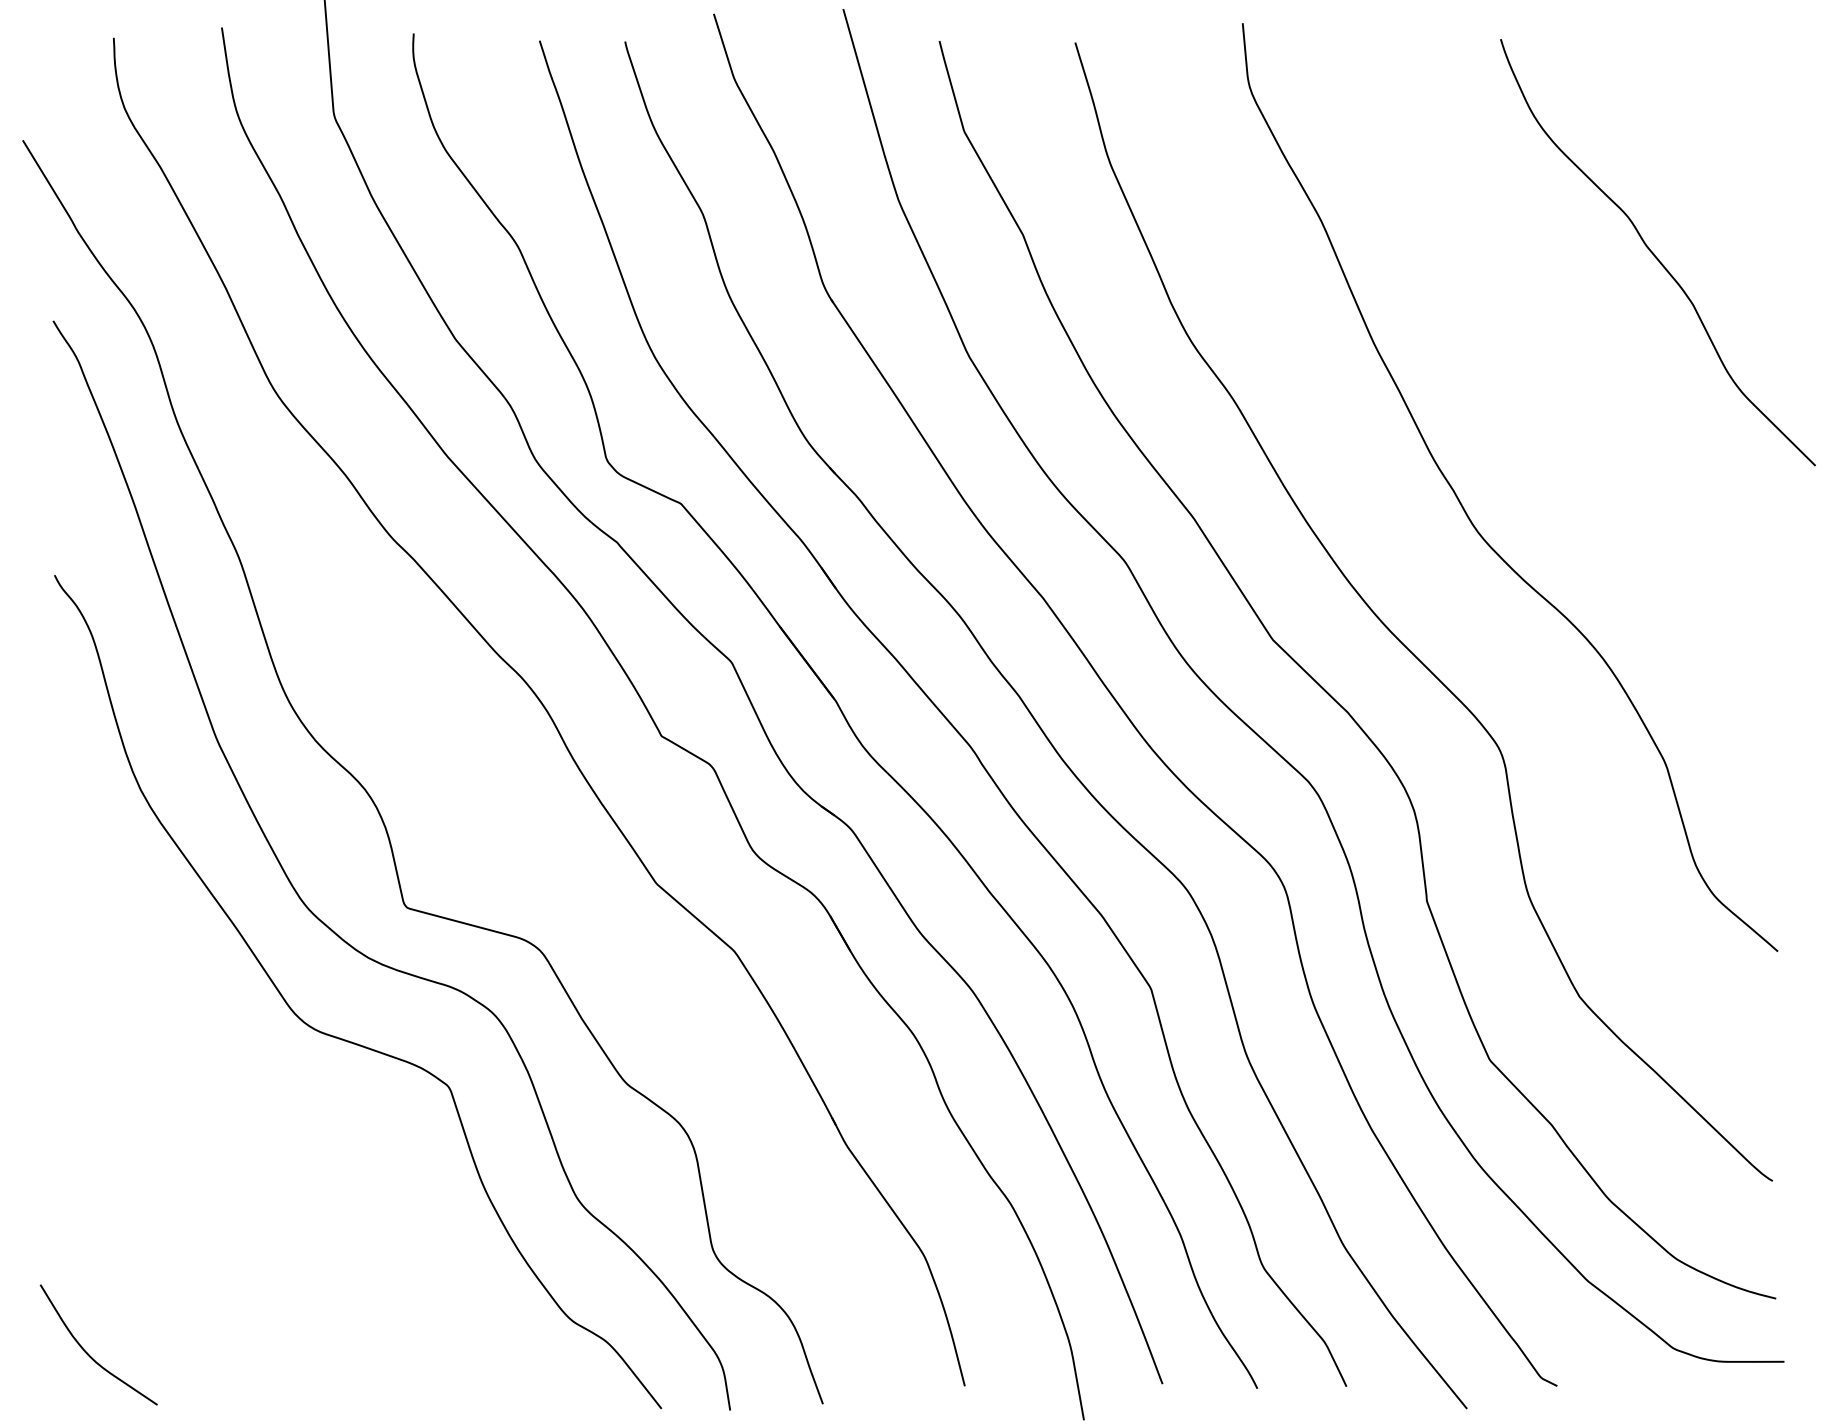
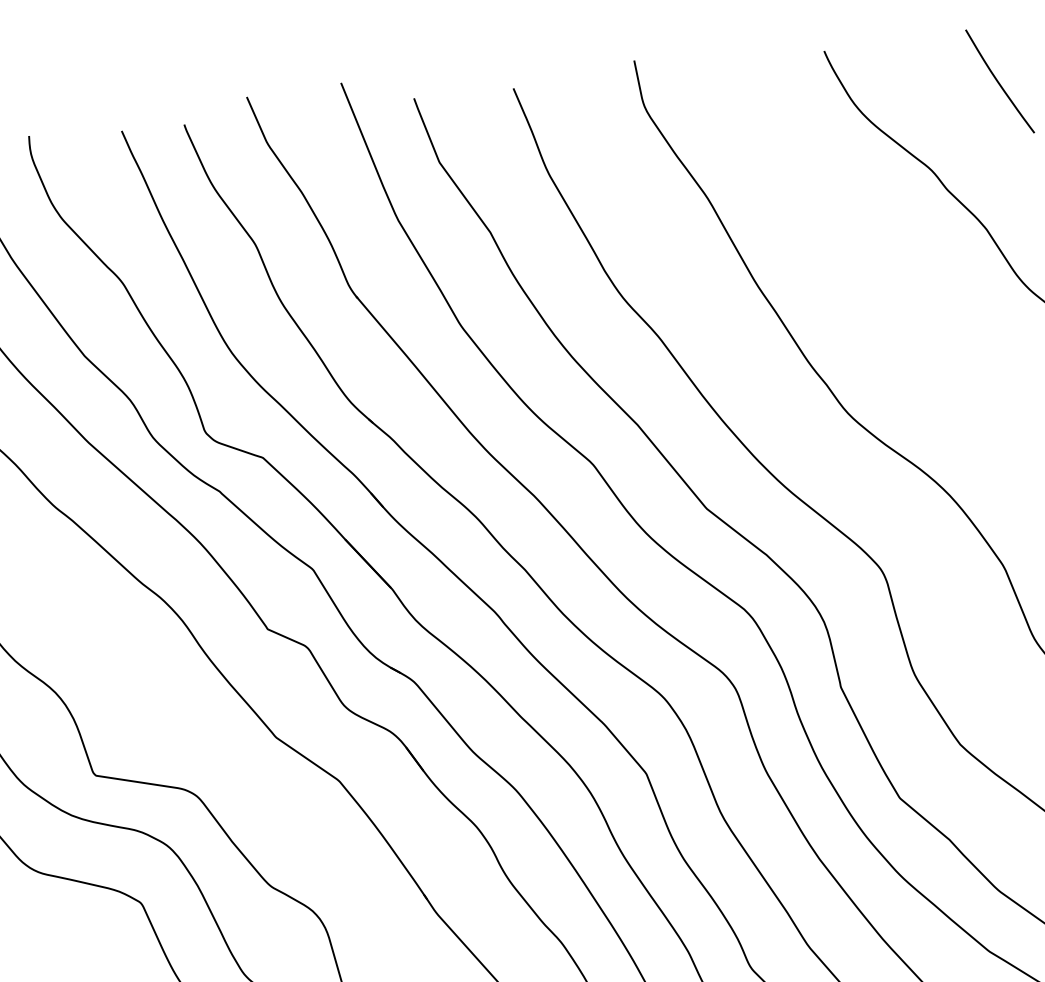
curve: (1731, 106) -> (998, 81), added

